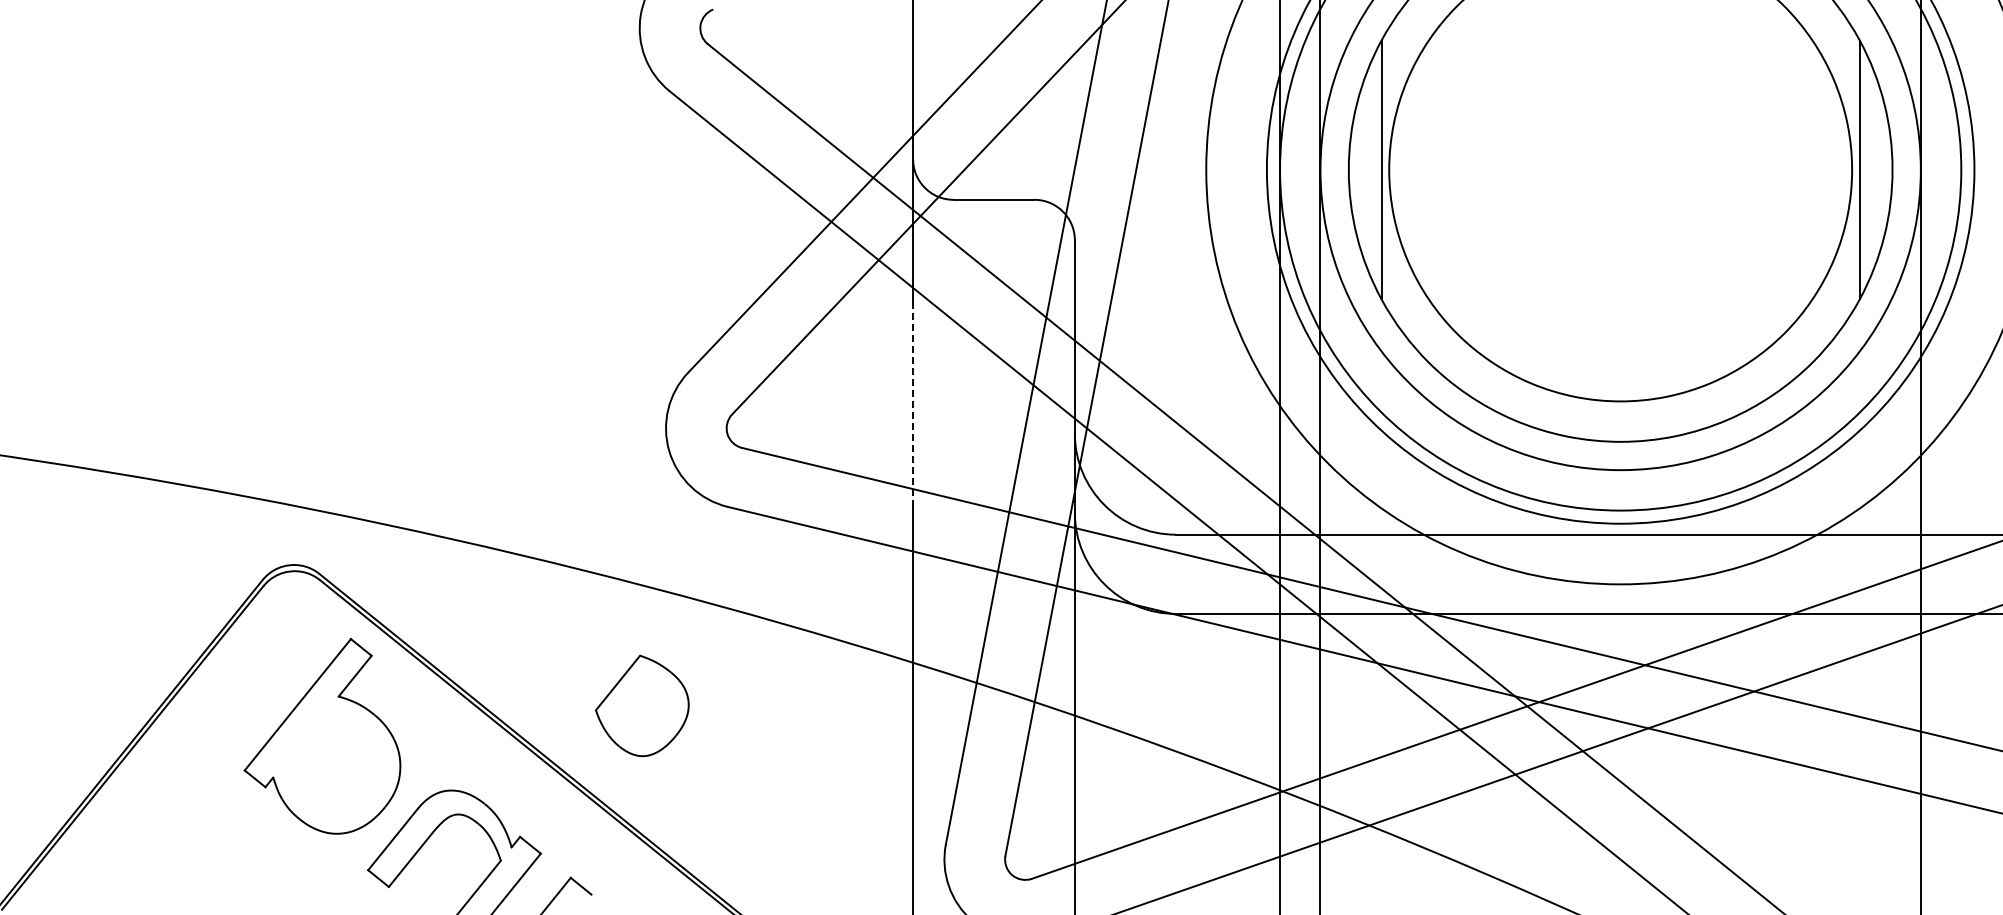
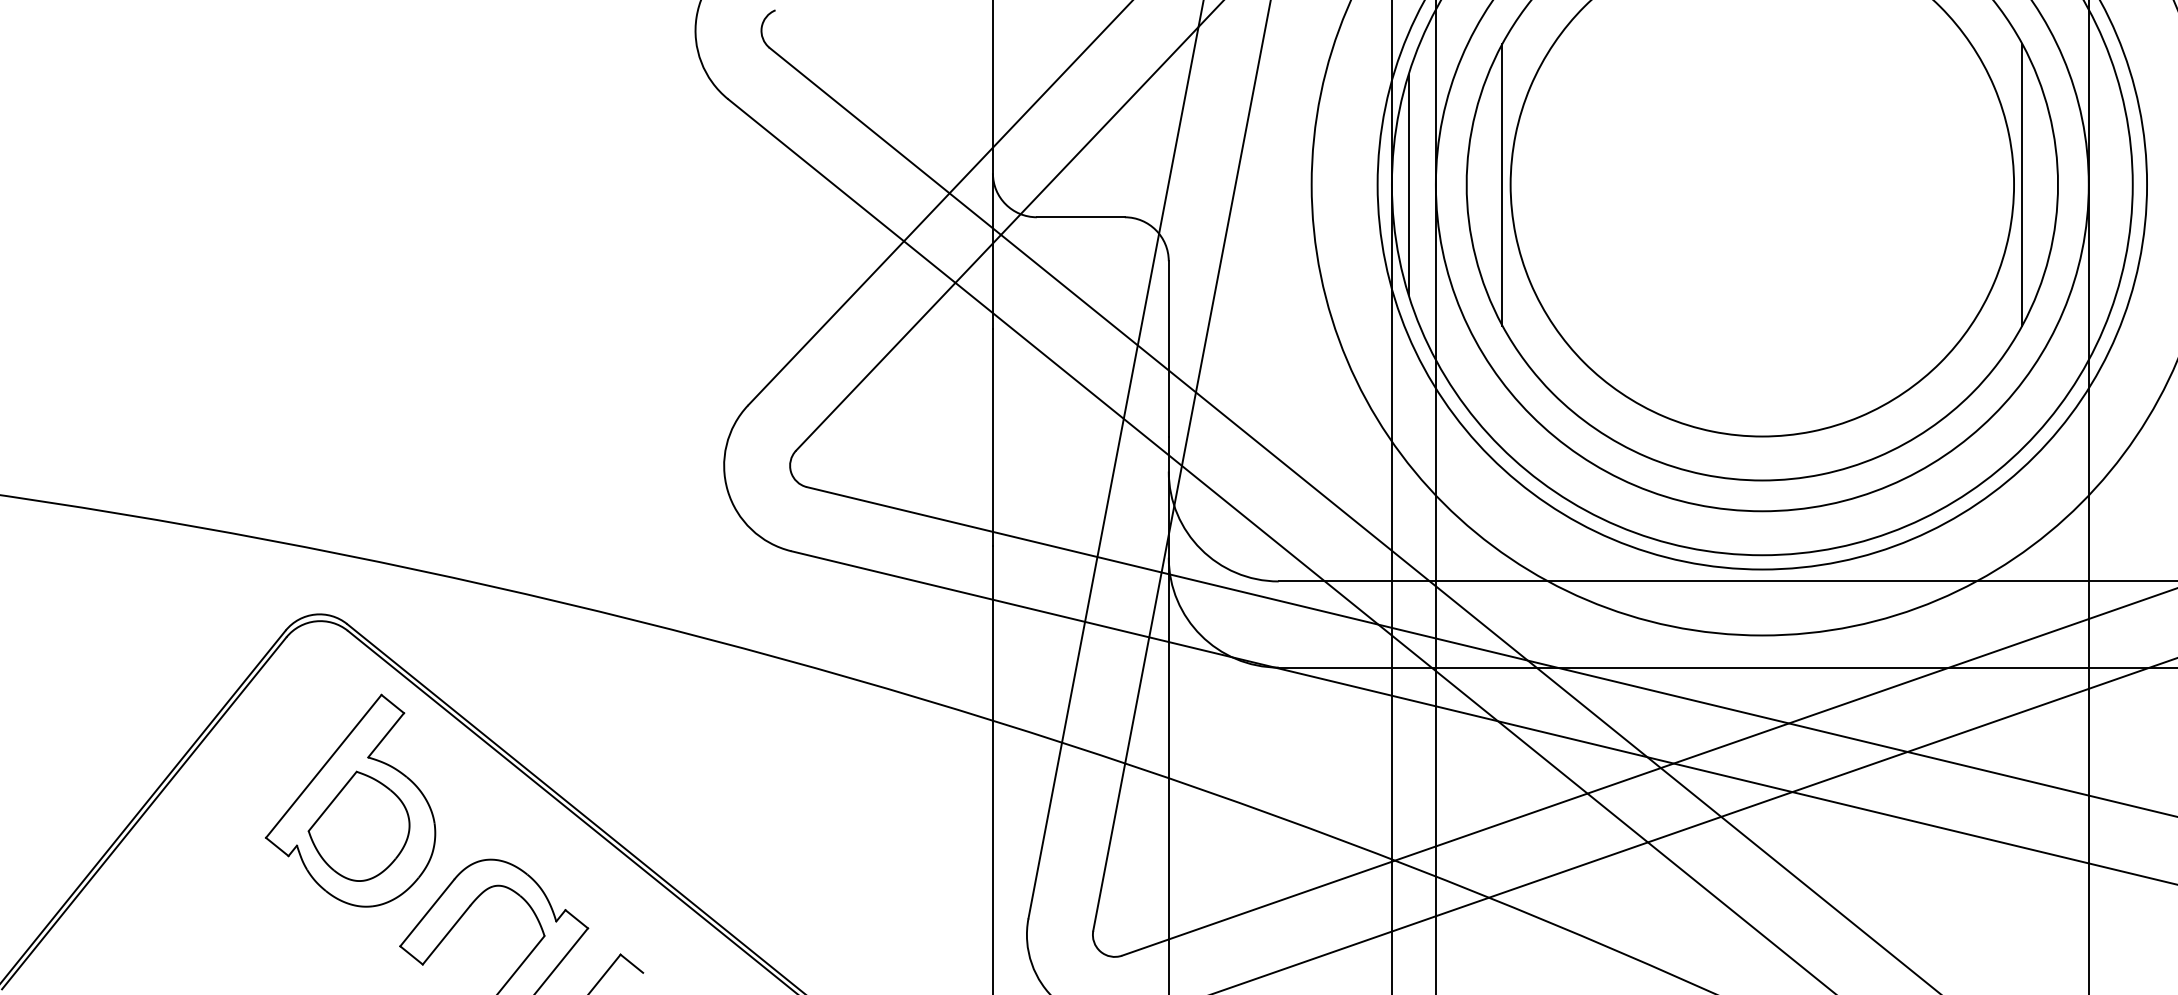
line: (1295, 169) -> (1408, 184), added
line: (913, 402) -> (993, 437), dashed -> solid
part: (642, 705) -> (359, 825), moved

